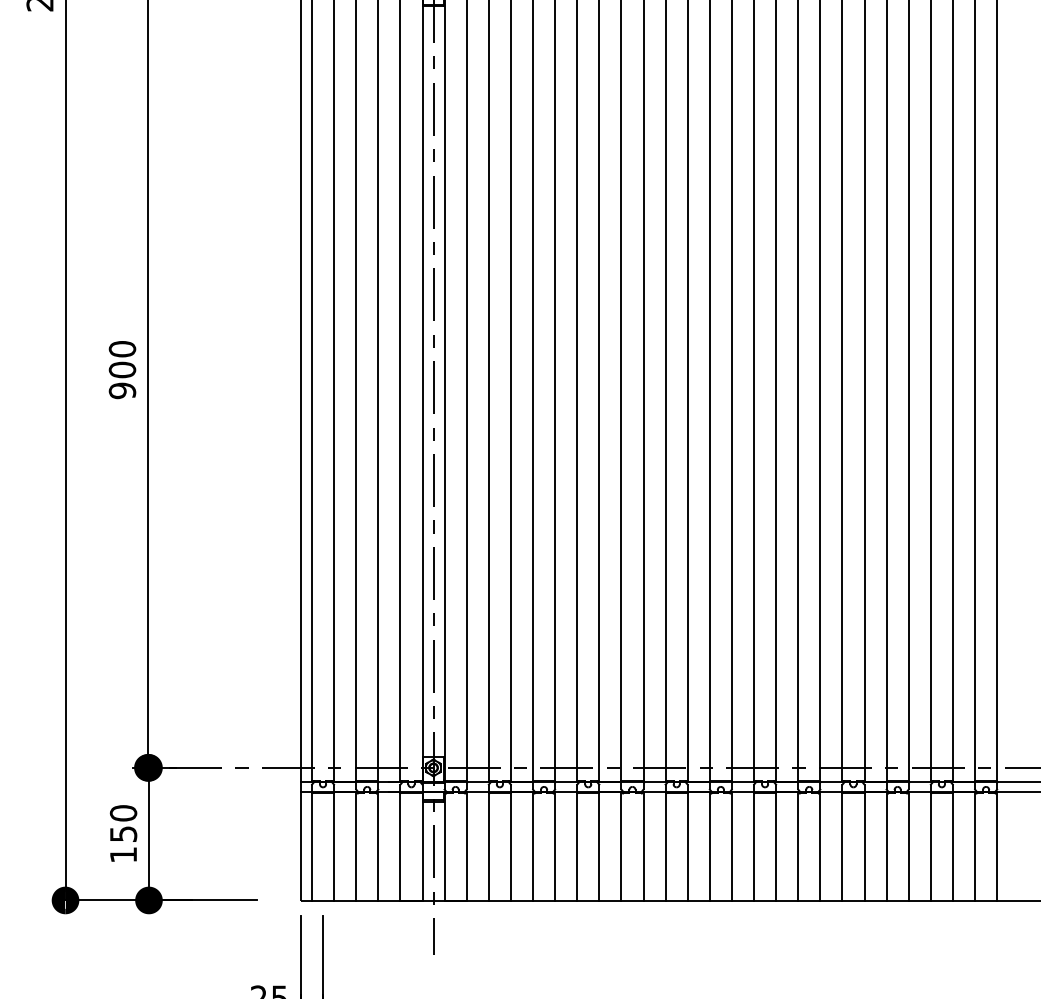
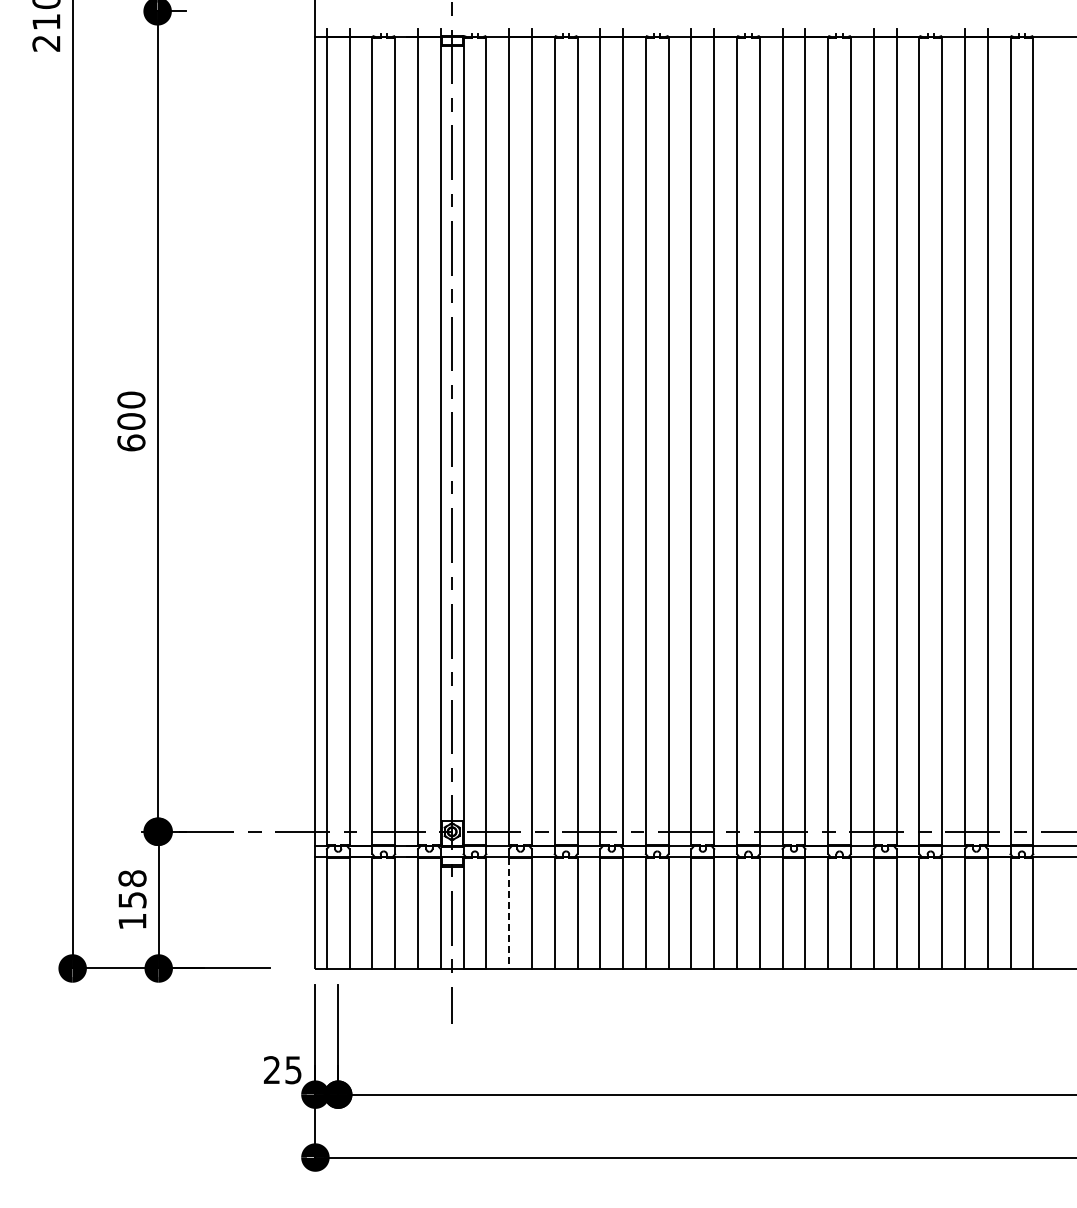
text: (122, 390) -> (131, 442), 900 -> 600
text: (123, 813) -> (132, 878), 150 -> 158
line: (489, 847) -> (509, 913), solid -> dashed

